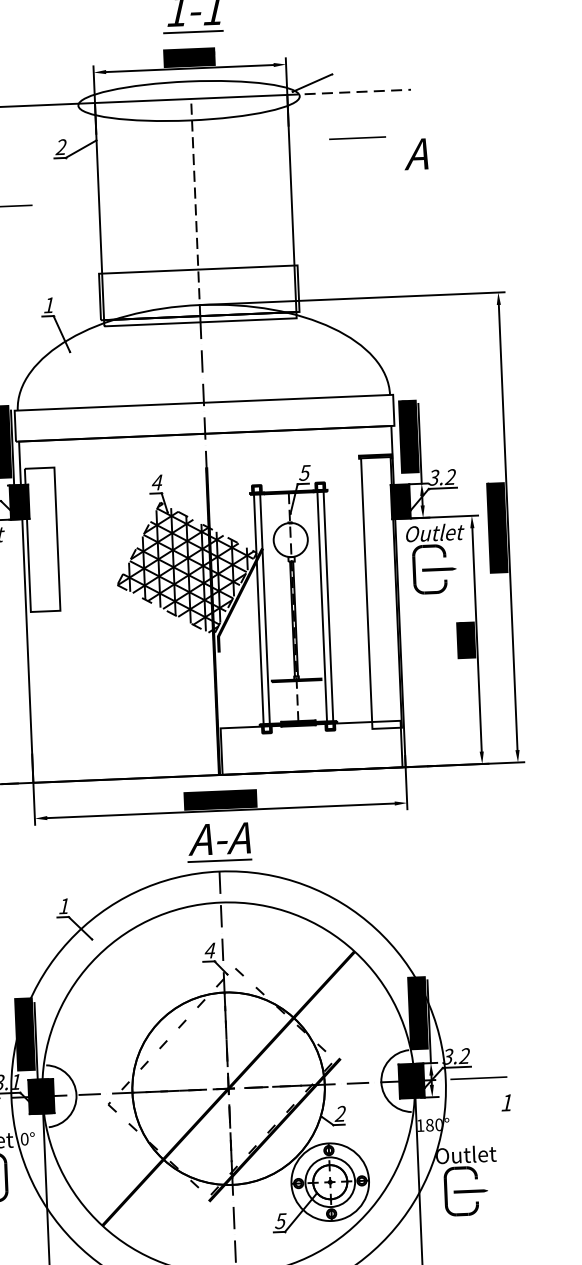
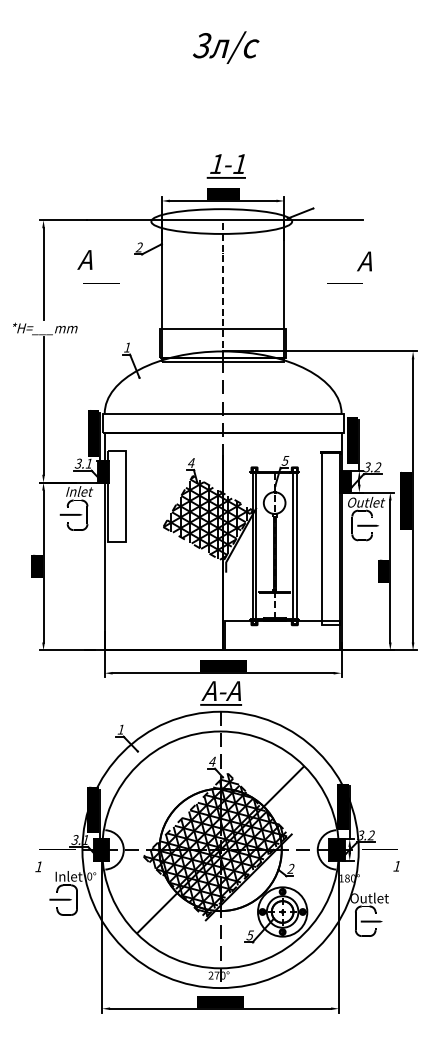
line: (350, 92) -> (324, 220), dashed -> solid
line: (357, 137) -> (344, 283), moved
hatch: (220, 1080) -> (215, 844), added

